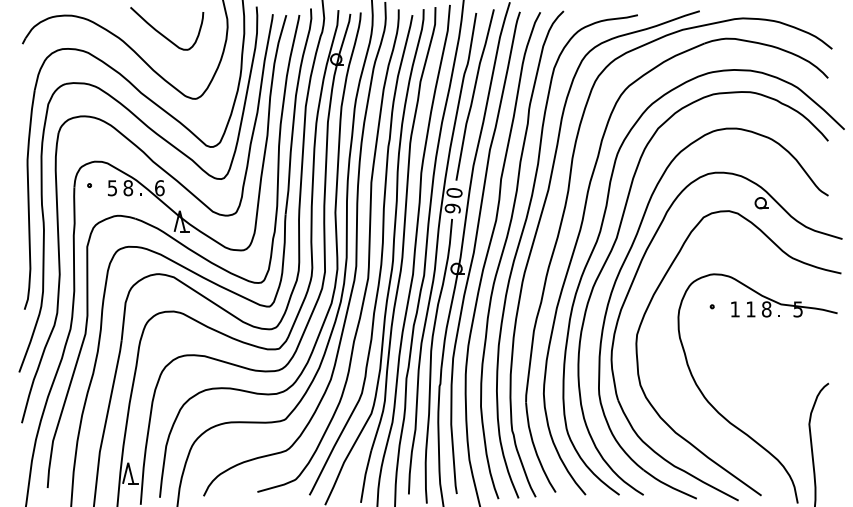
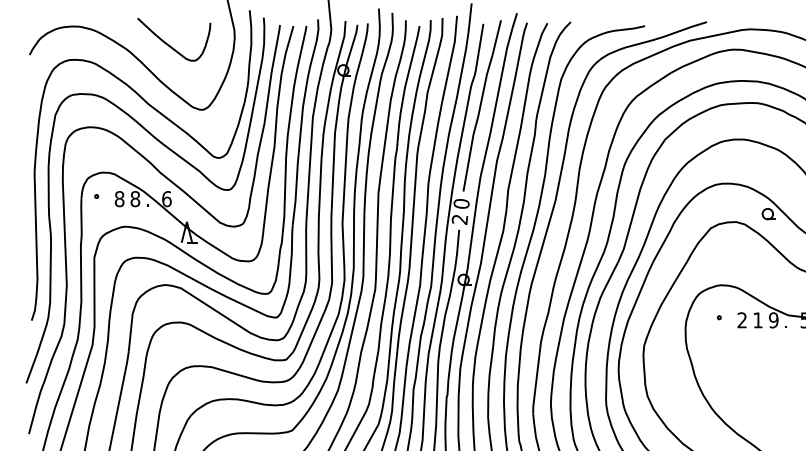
text: (112, 188) -> (119, 199), 5 -> 8
text: (452, 208) -> (459, 219), 9 -> 2
text: (734, 309) -> (741, 320), 1 -> 2
text: (766, 309) -> (773, 320), 8 -> 9

